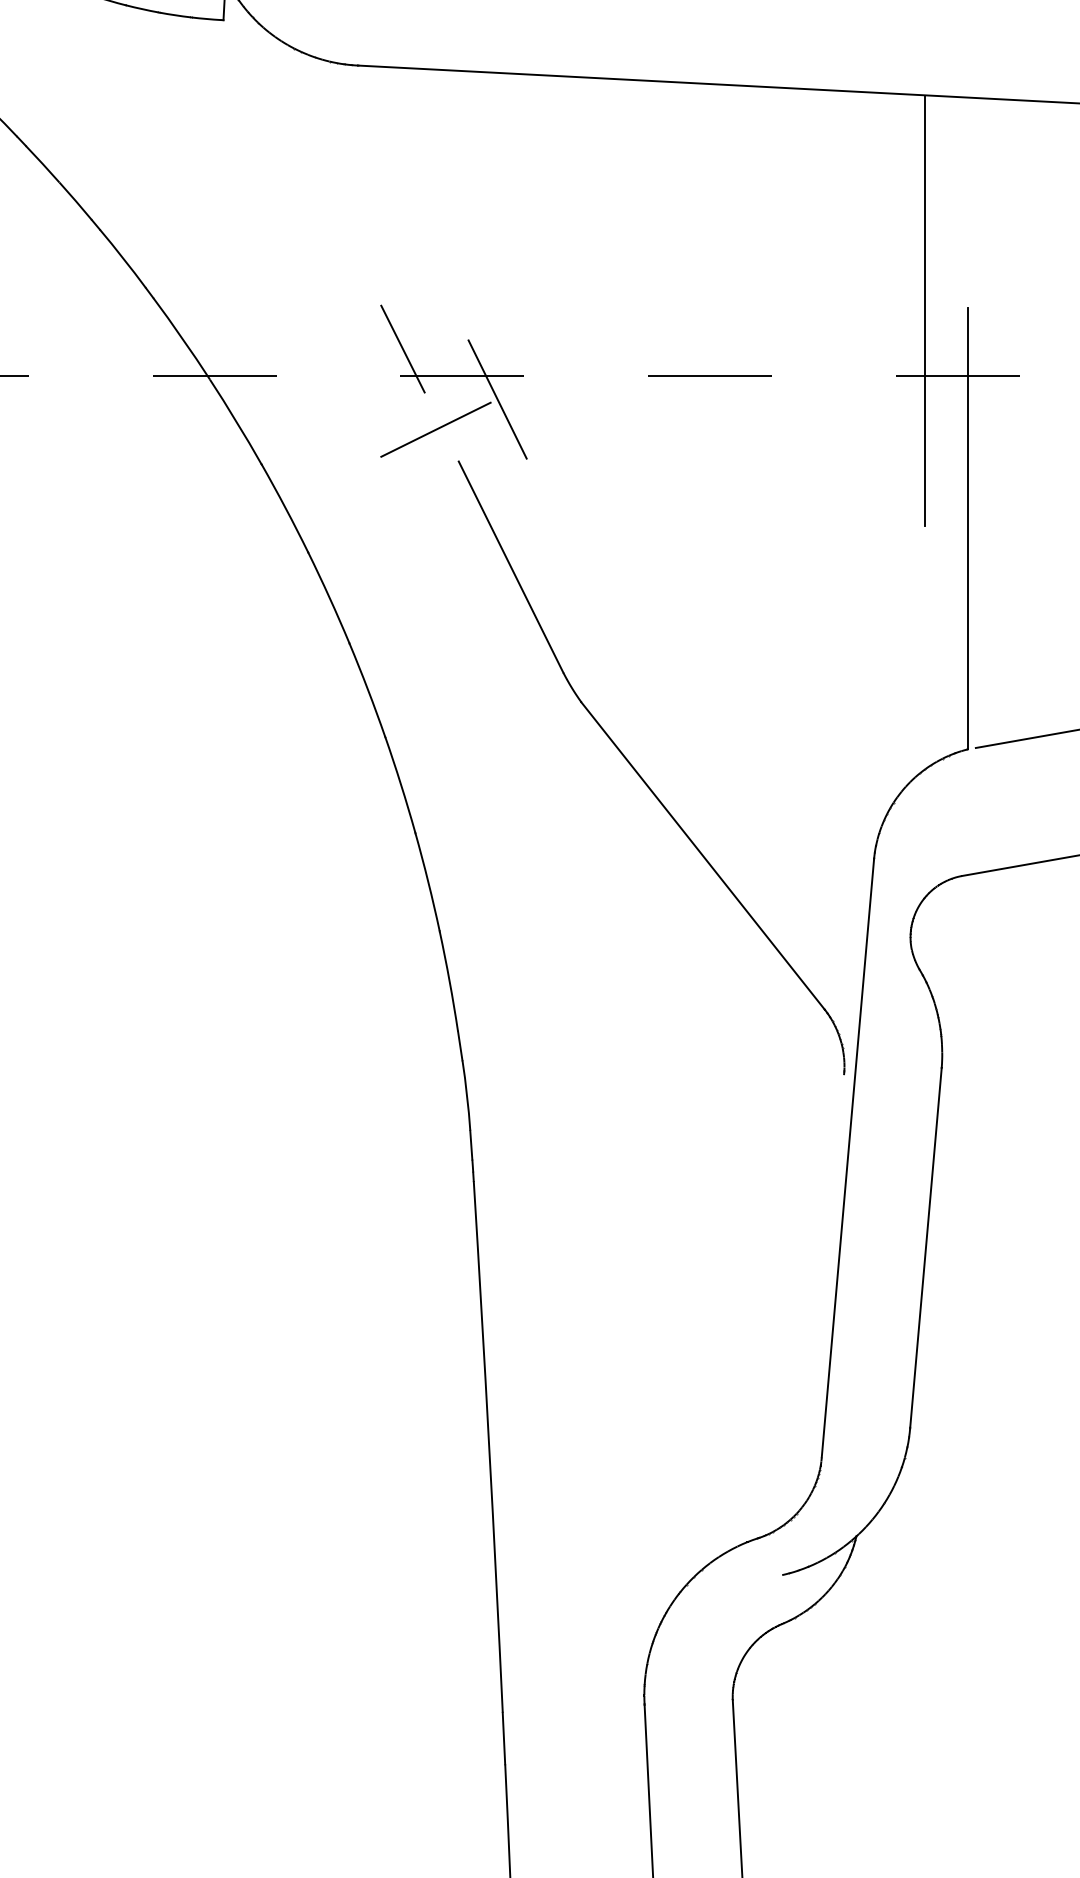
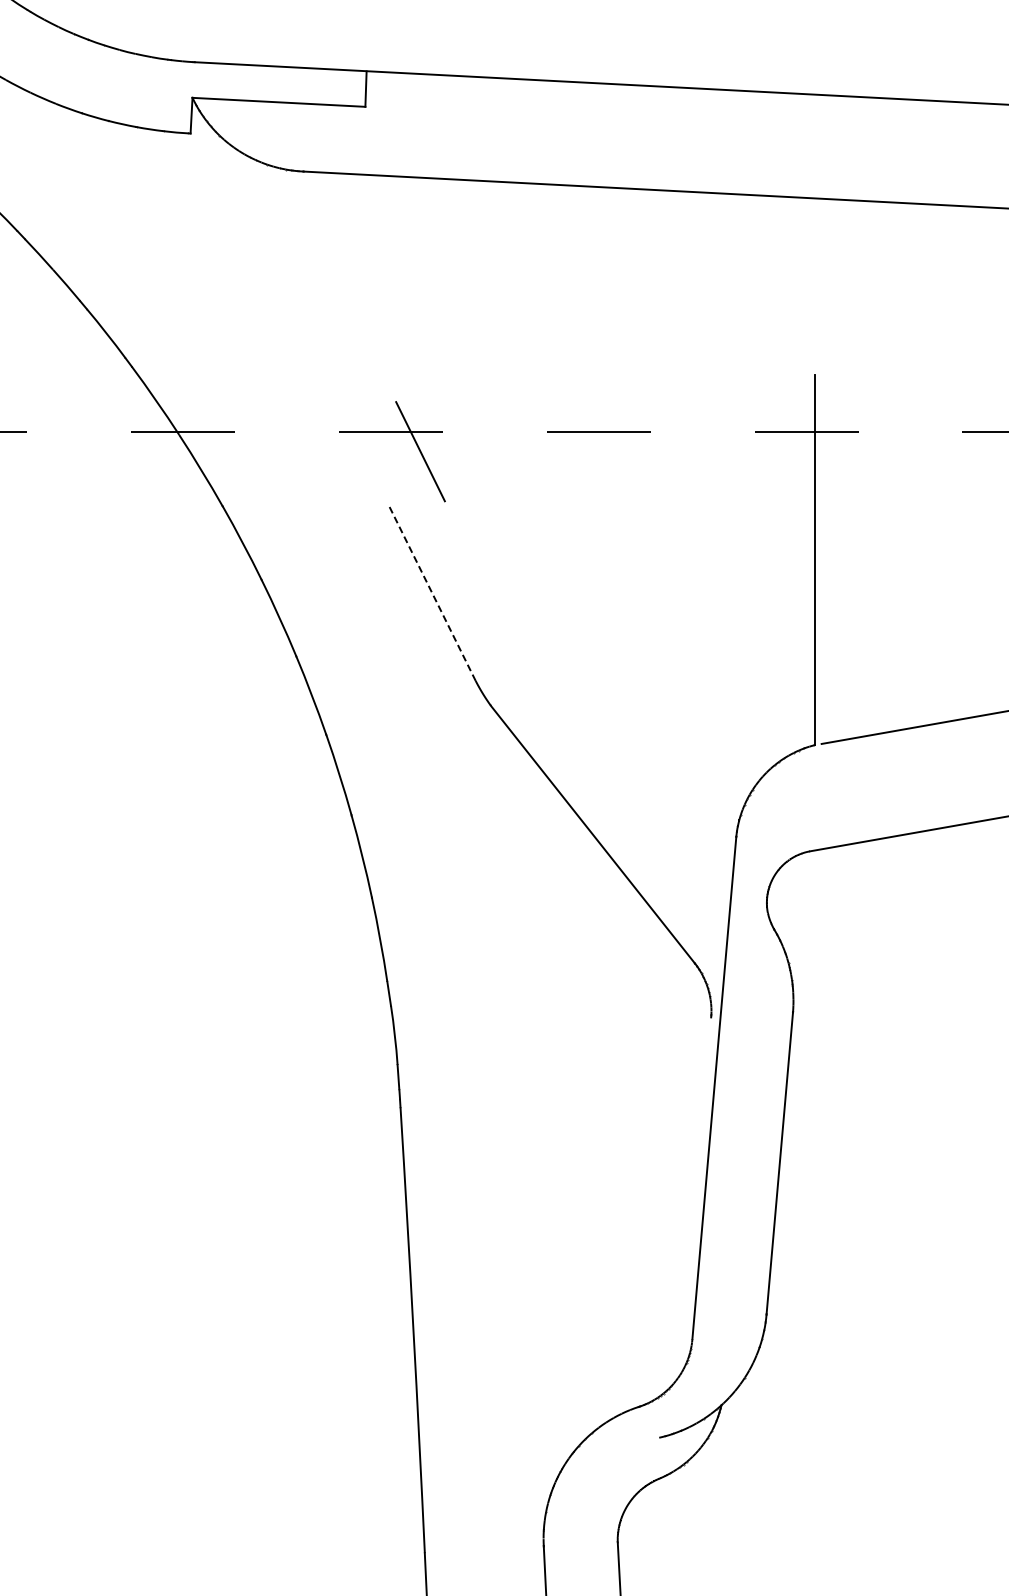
line: (924, 309) -> (778, 376), removed
line: (402, 349) -> (340, 409), removed
line: (442, 426) -> (374, 474), removed
line: (510, 567) -> (431, 592), solid -> dashed

